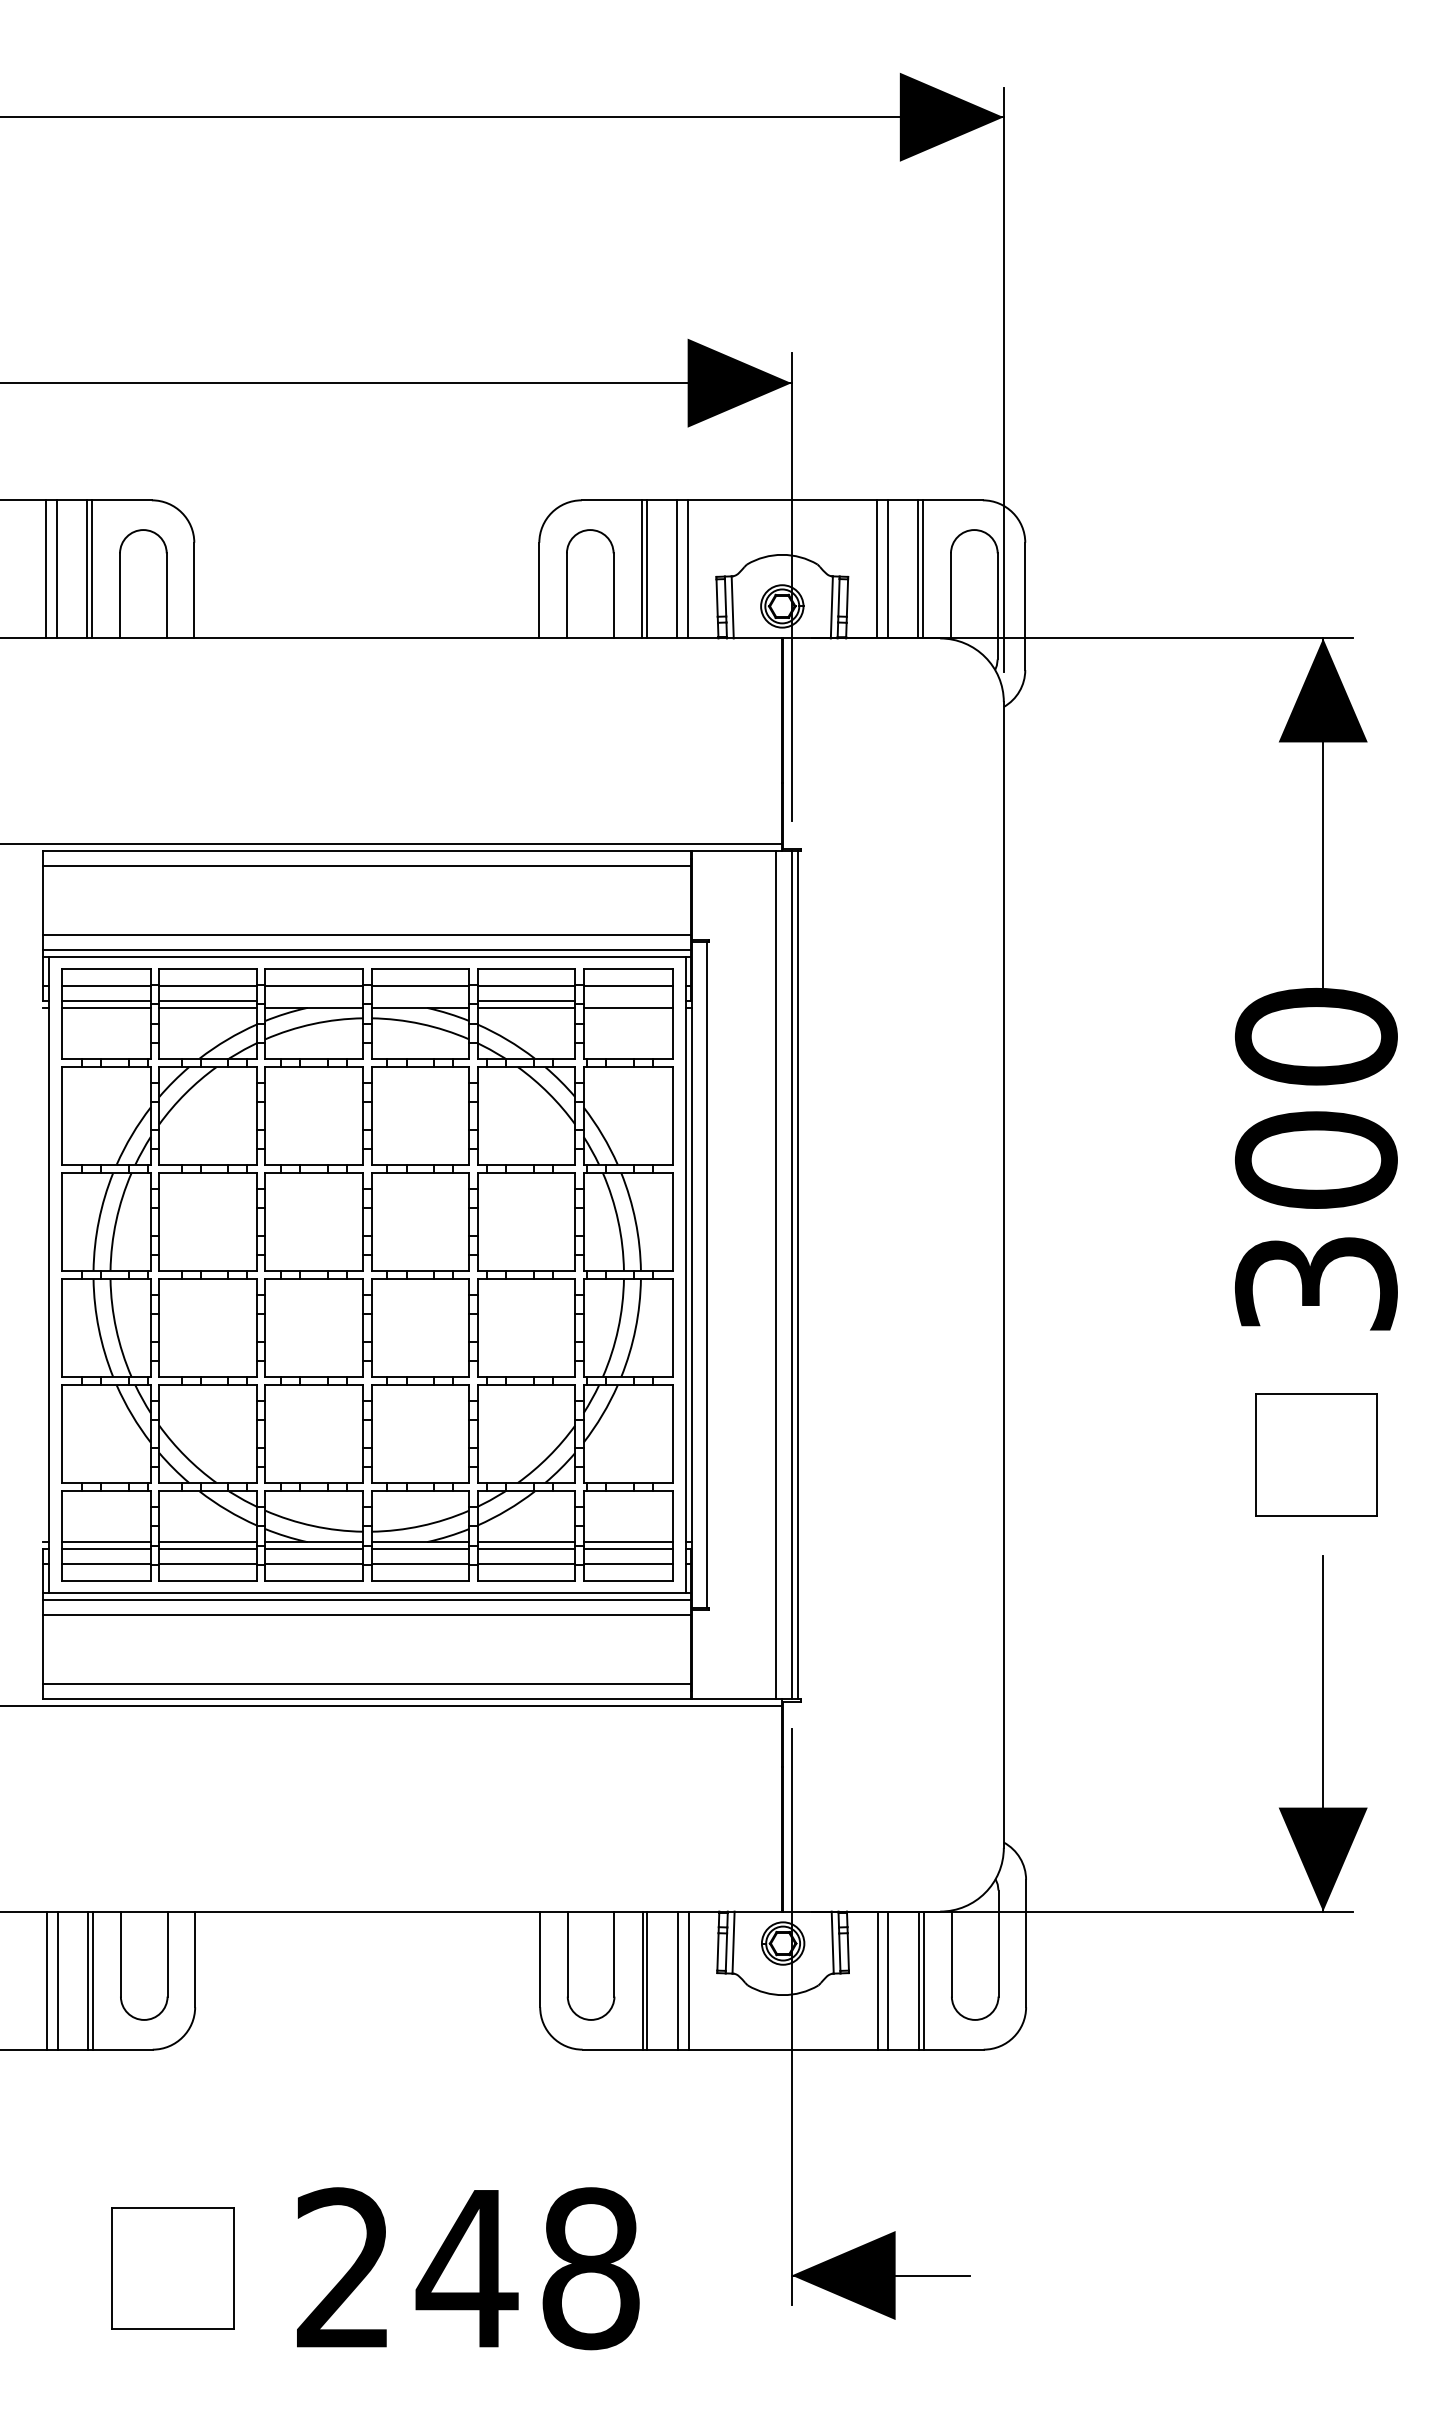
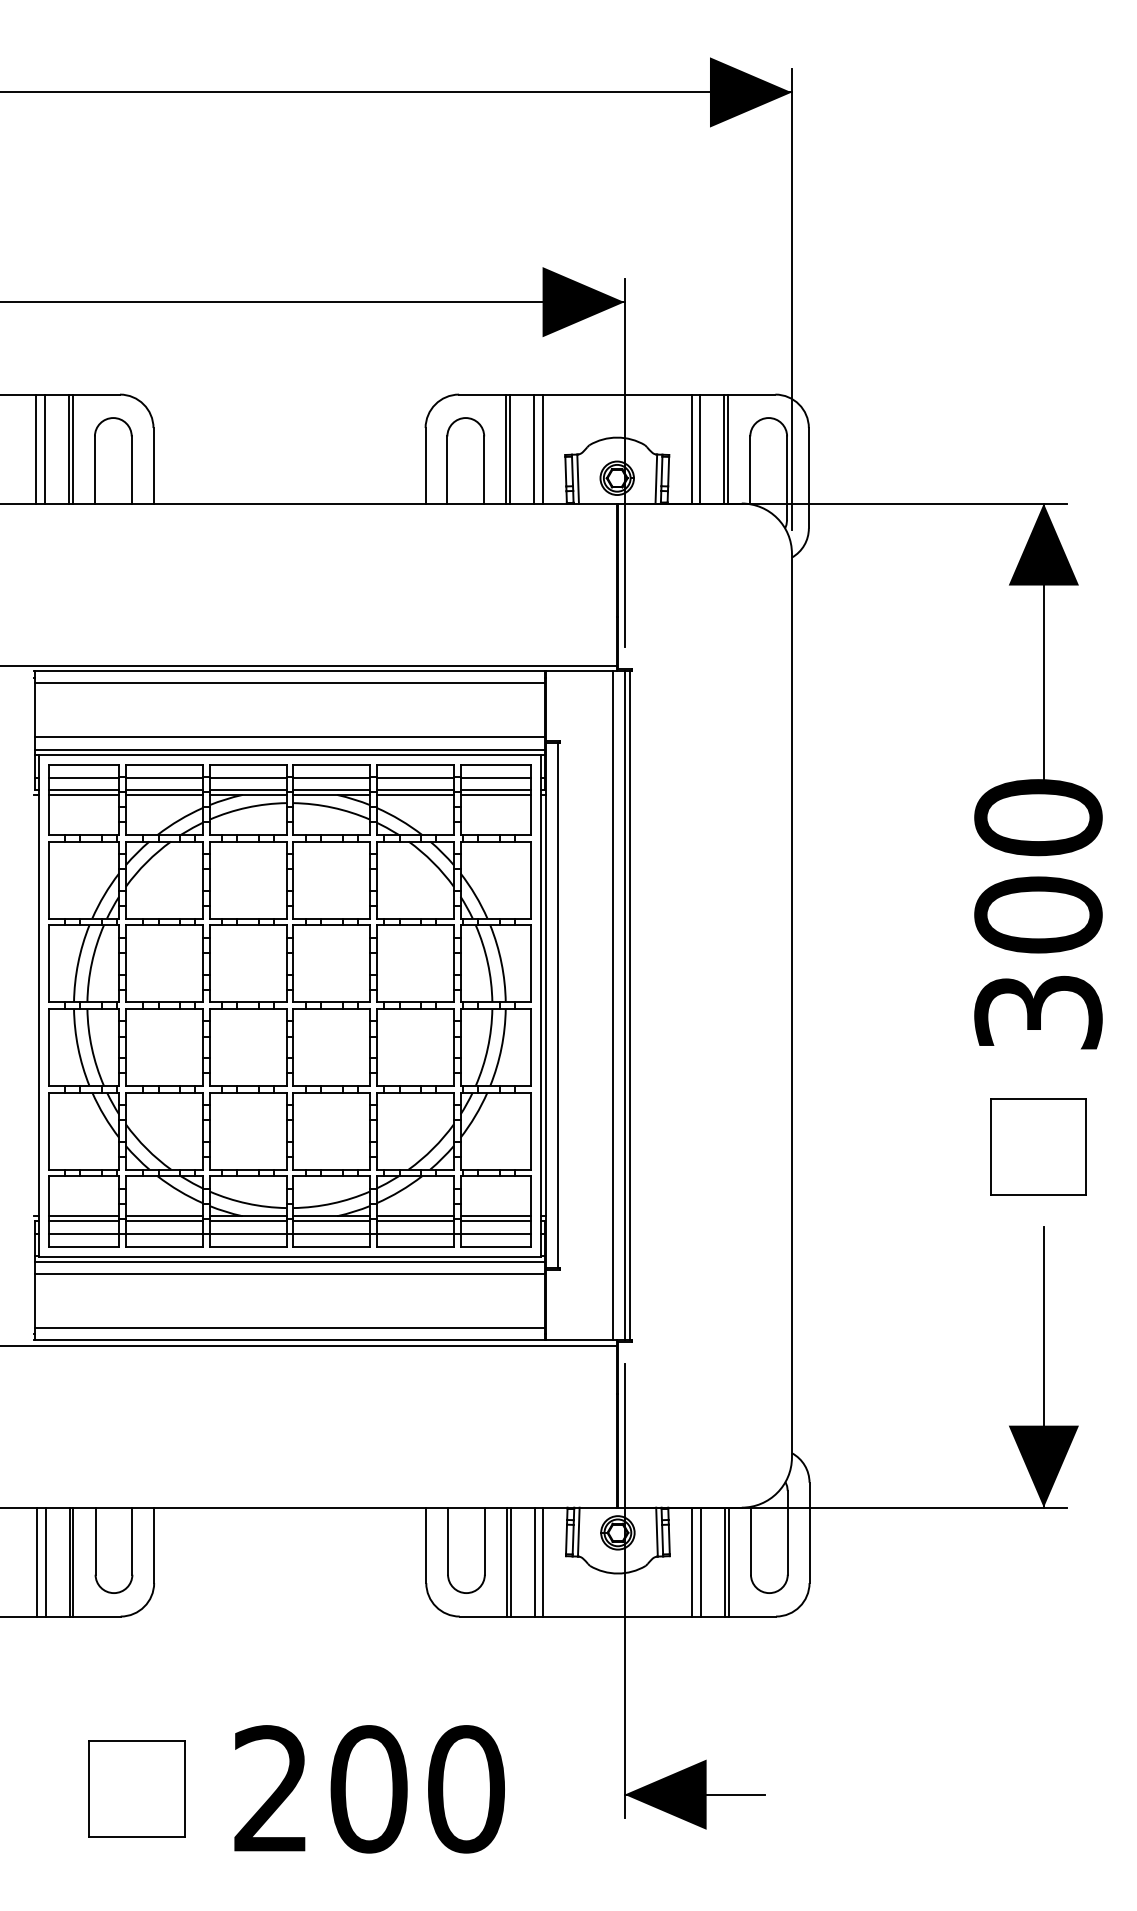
line: (314, 1001) -> (248, 789), added
line: (420, 1001) -> (331, 789), added
line: (627, 1001) -> (495, 789), added
text: (527, 2268) -> (416, 1789), 248 -> 200

